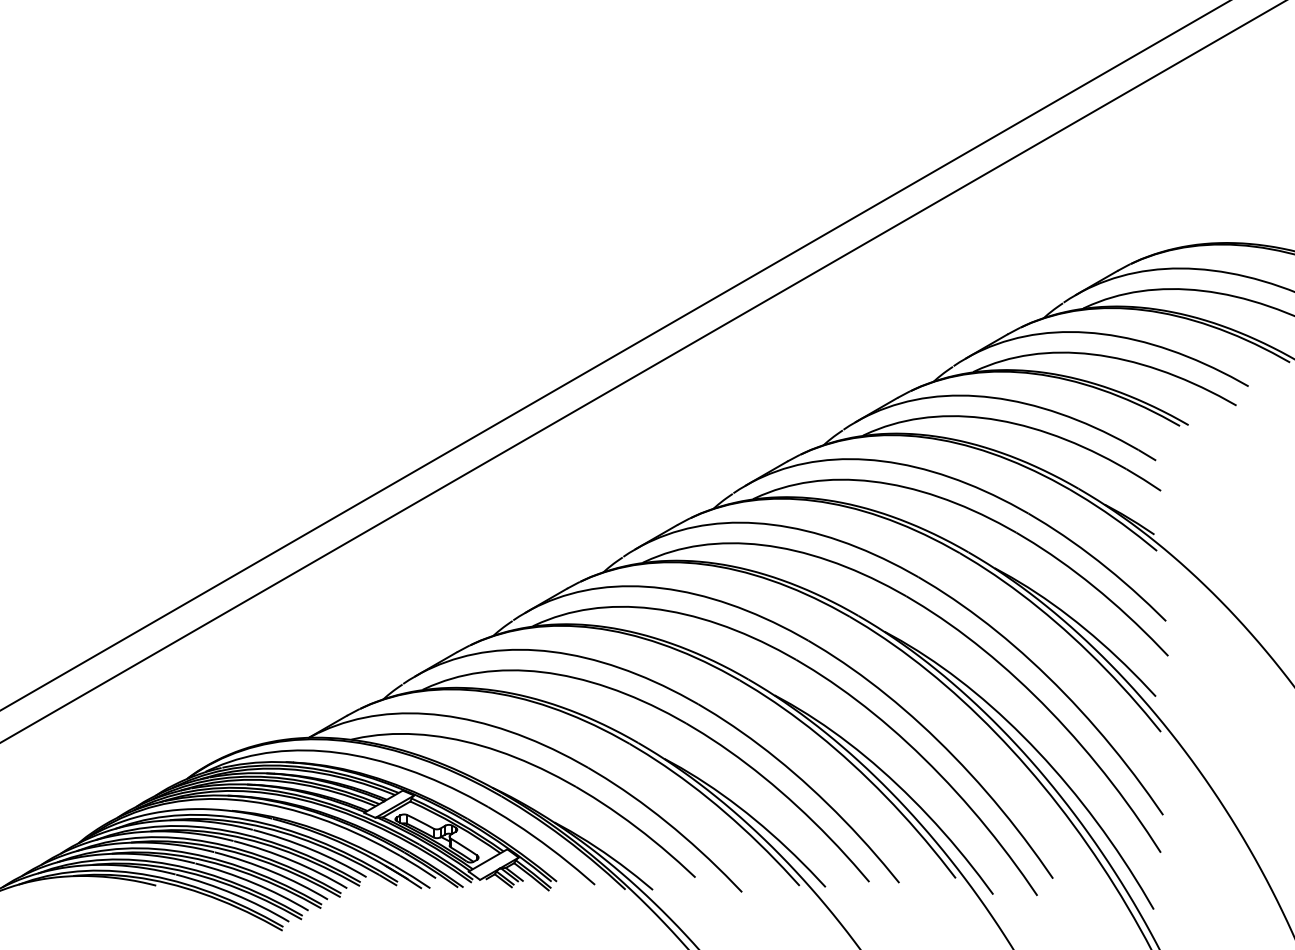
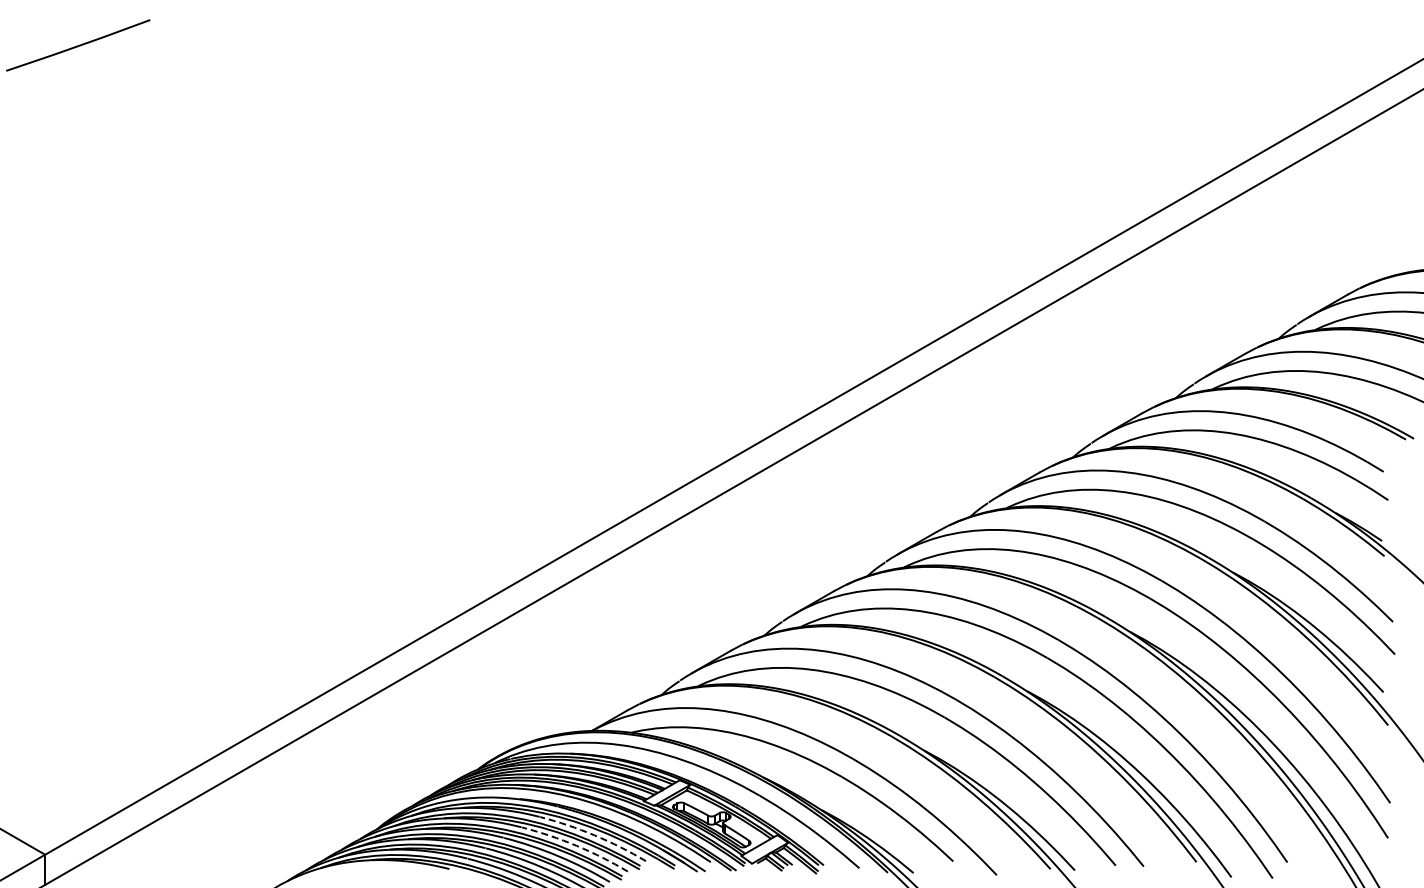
arc: (311, 849) -> (594, 835), solid -> dashed
arc: (292, 860) -> (576, 845), solid -> dashed

